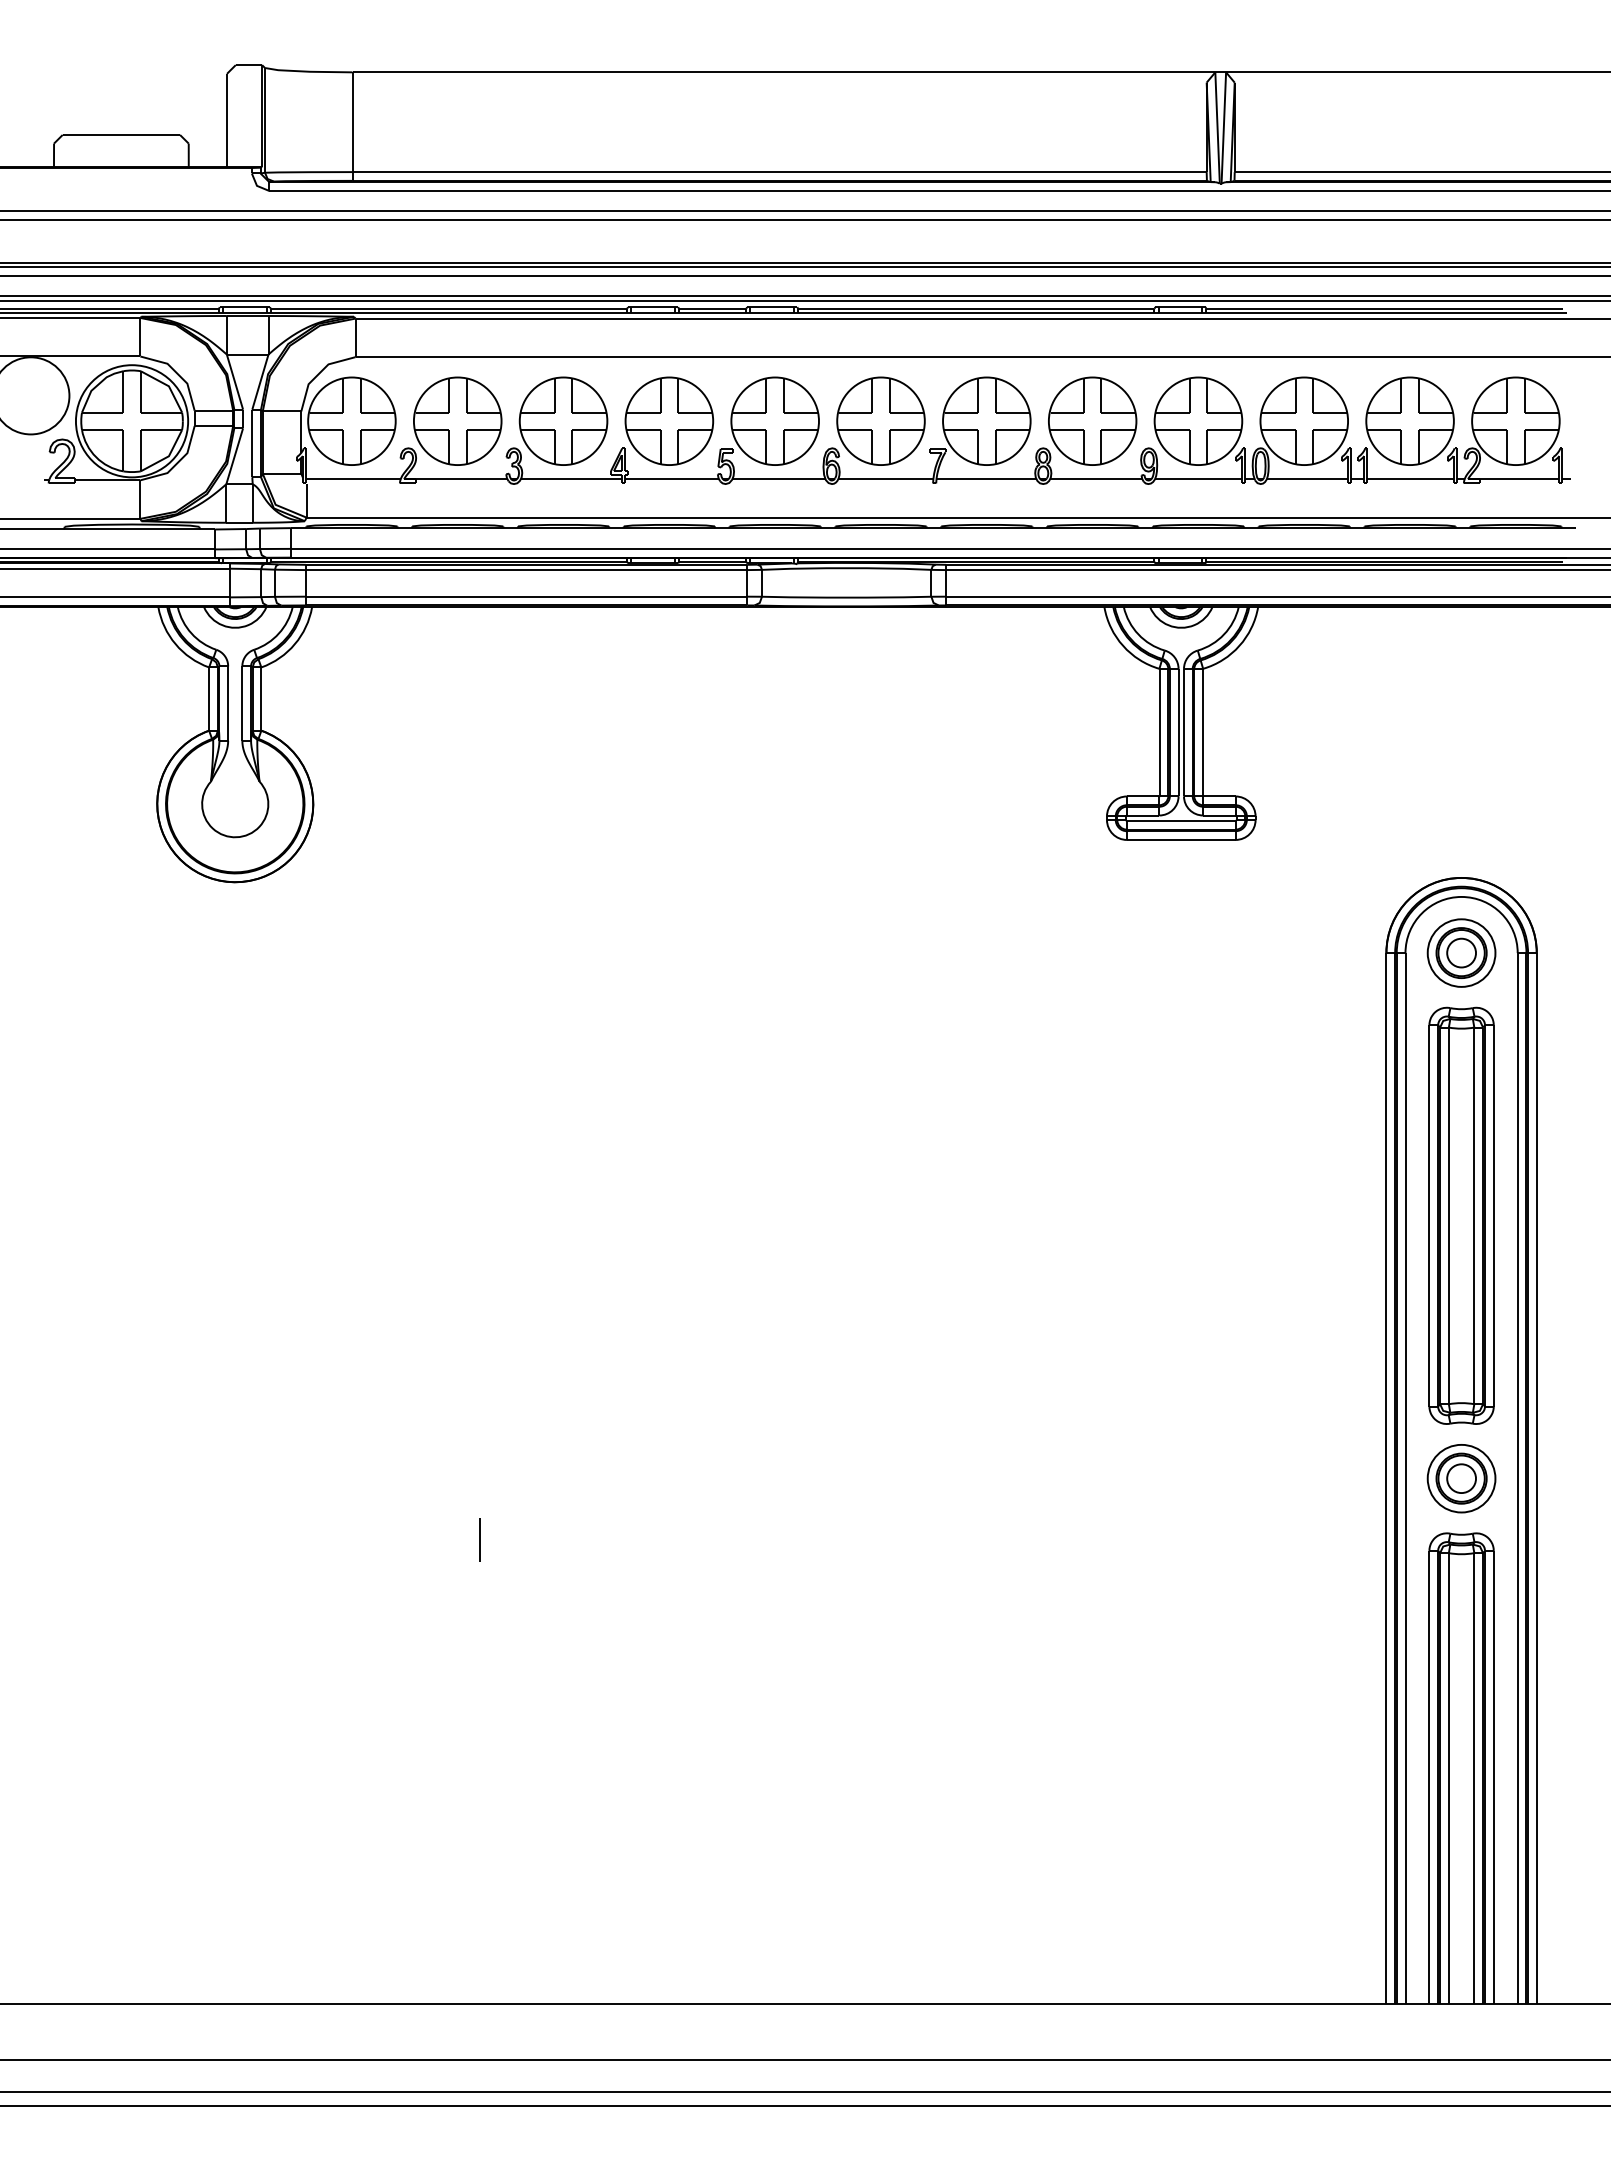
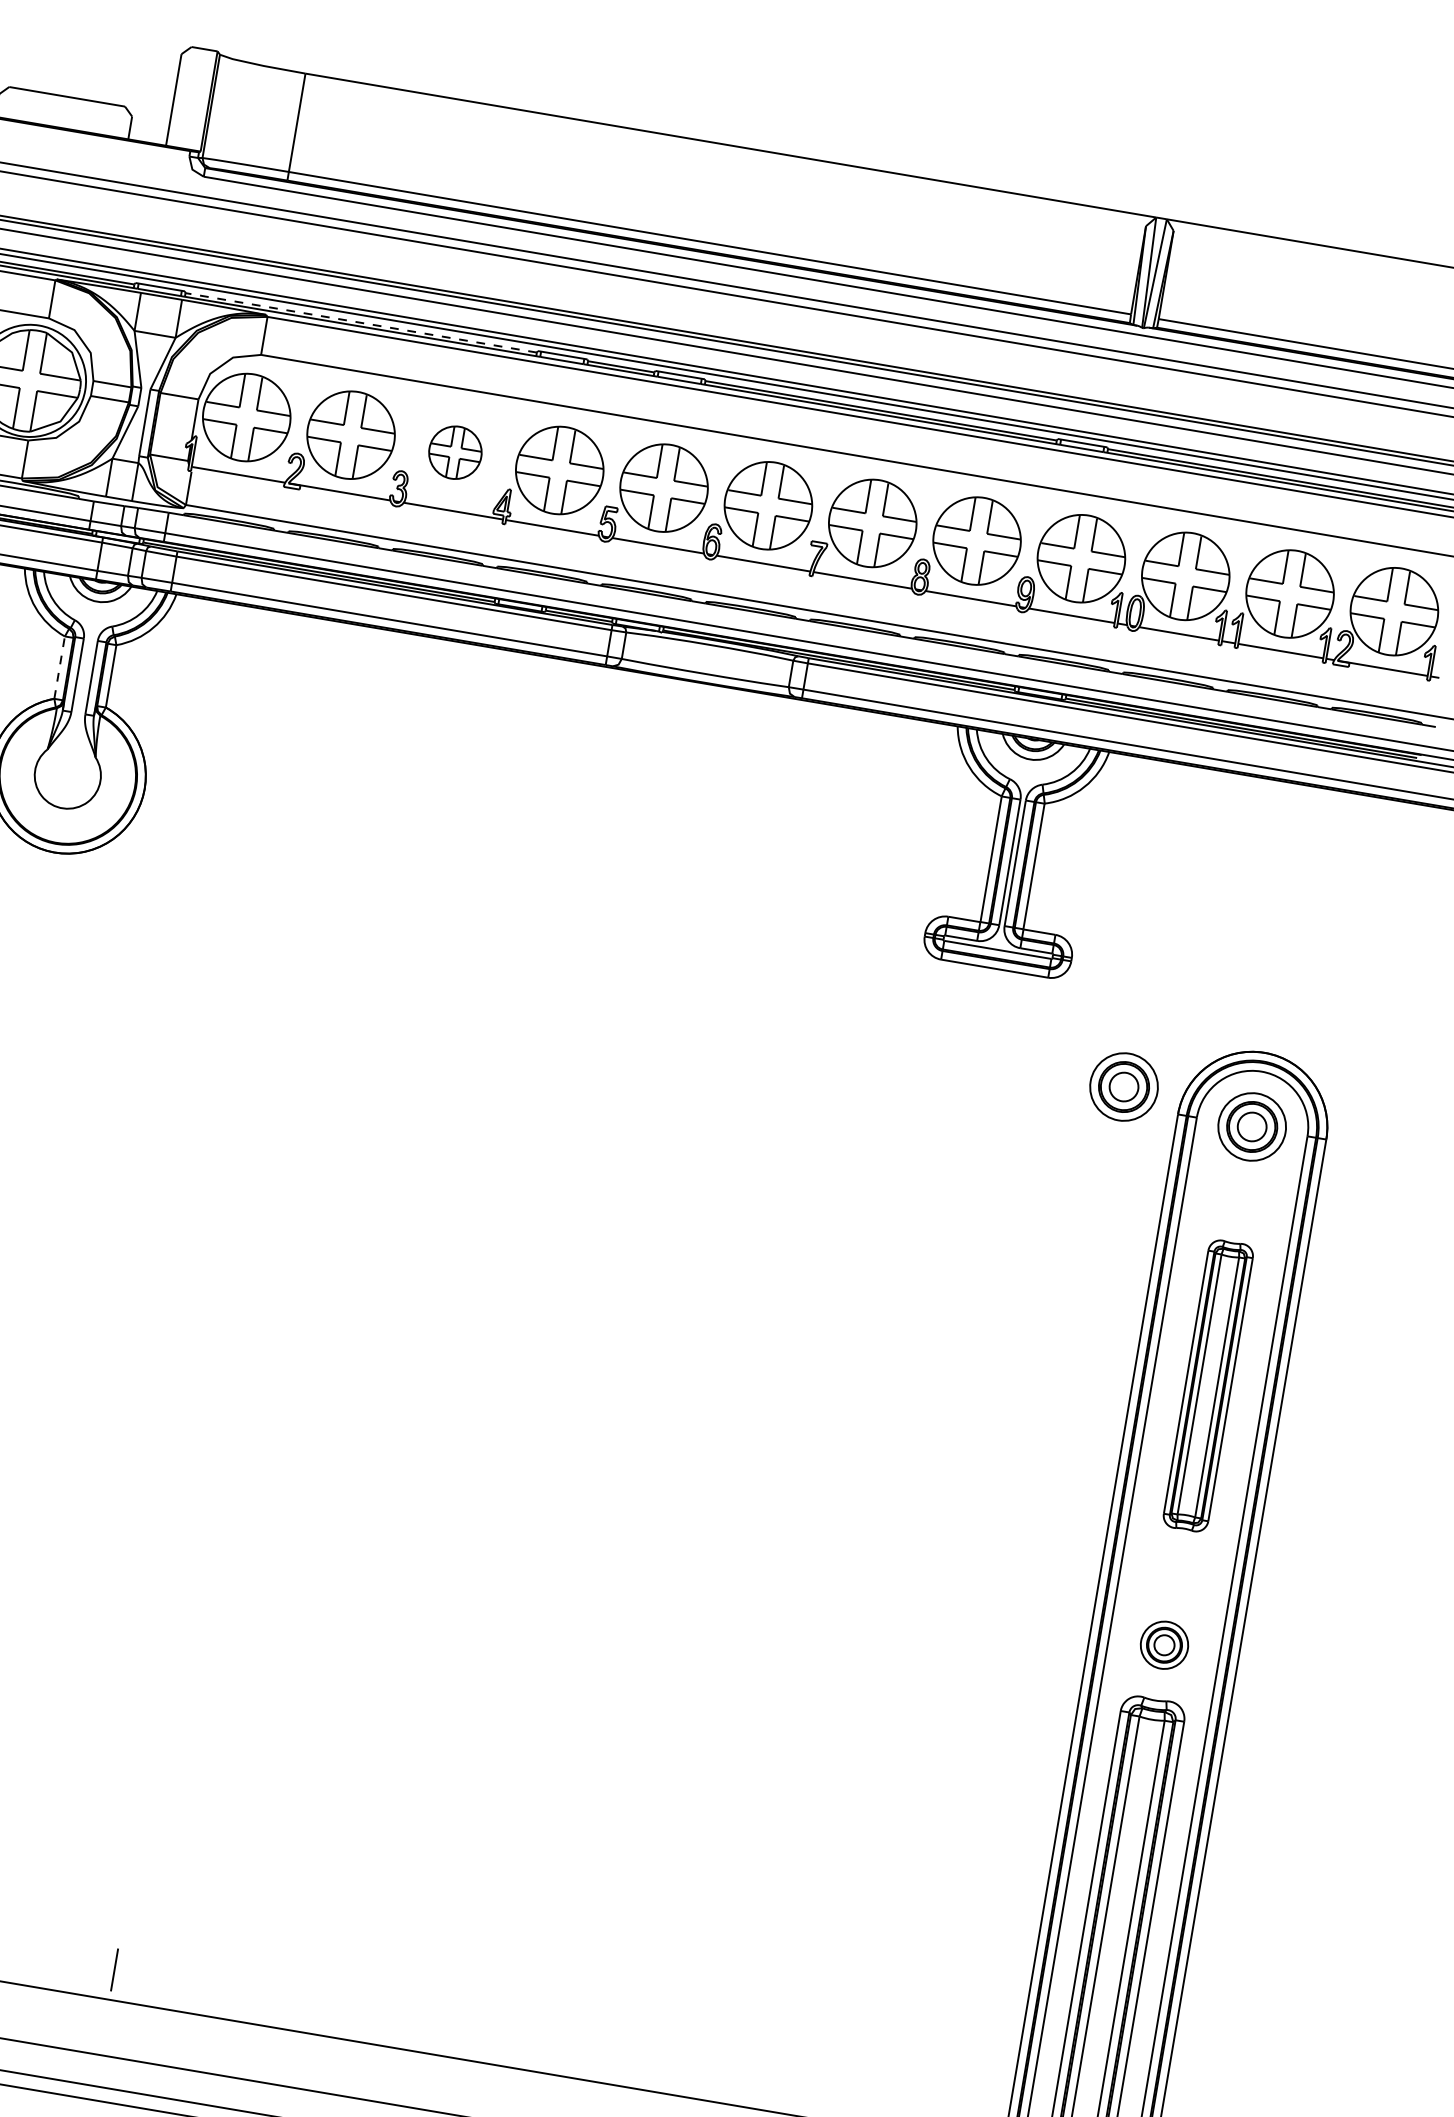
line: (448, 308) -> (360, 322), solid -> dashed
part: (563, 420) -> (455, 452), size x0.6
line: (209, 699) -> (59, 668), solid -> dashed
part: (1328, 934) -> (1124, 1086), added
part: (1461, 1215) -> (1208, 1385), size x0.7
part: (1461, 1478) -> (1164, 1645), size x0.7
line: (479, 1539) -> (113, 1969), moved

